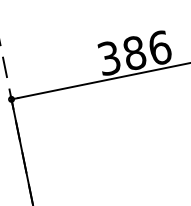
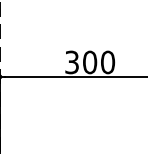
text: (147, 49) -> (99, 61), 386 -> 300

